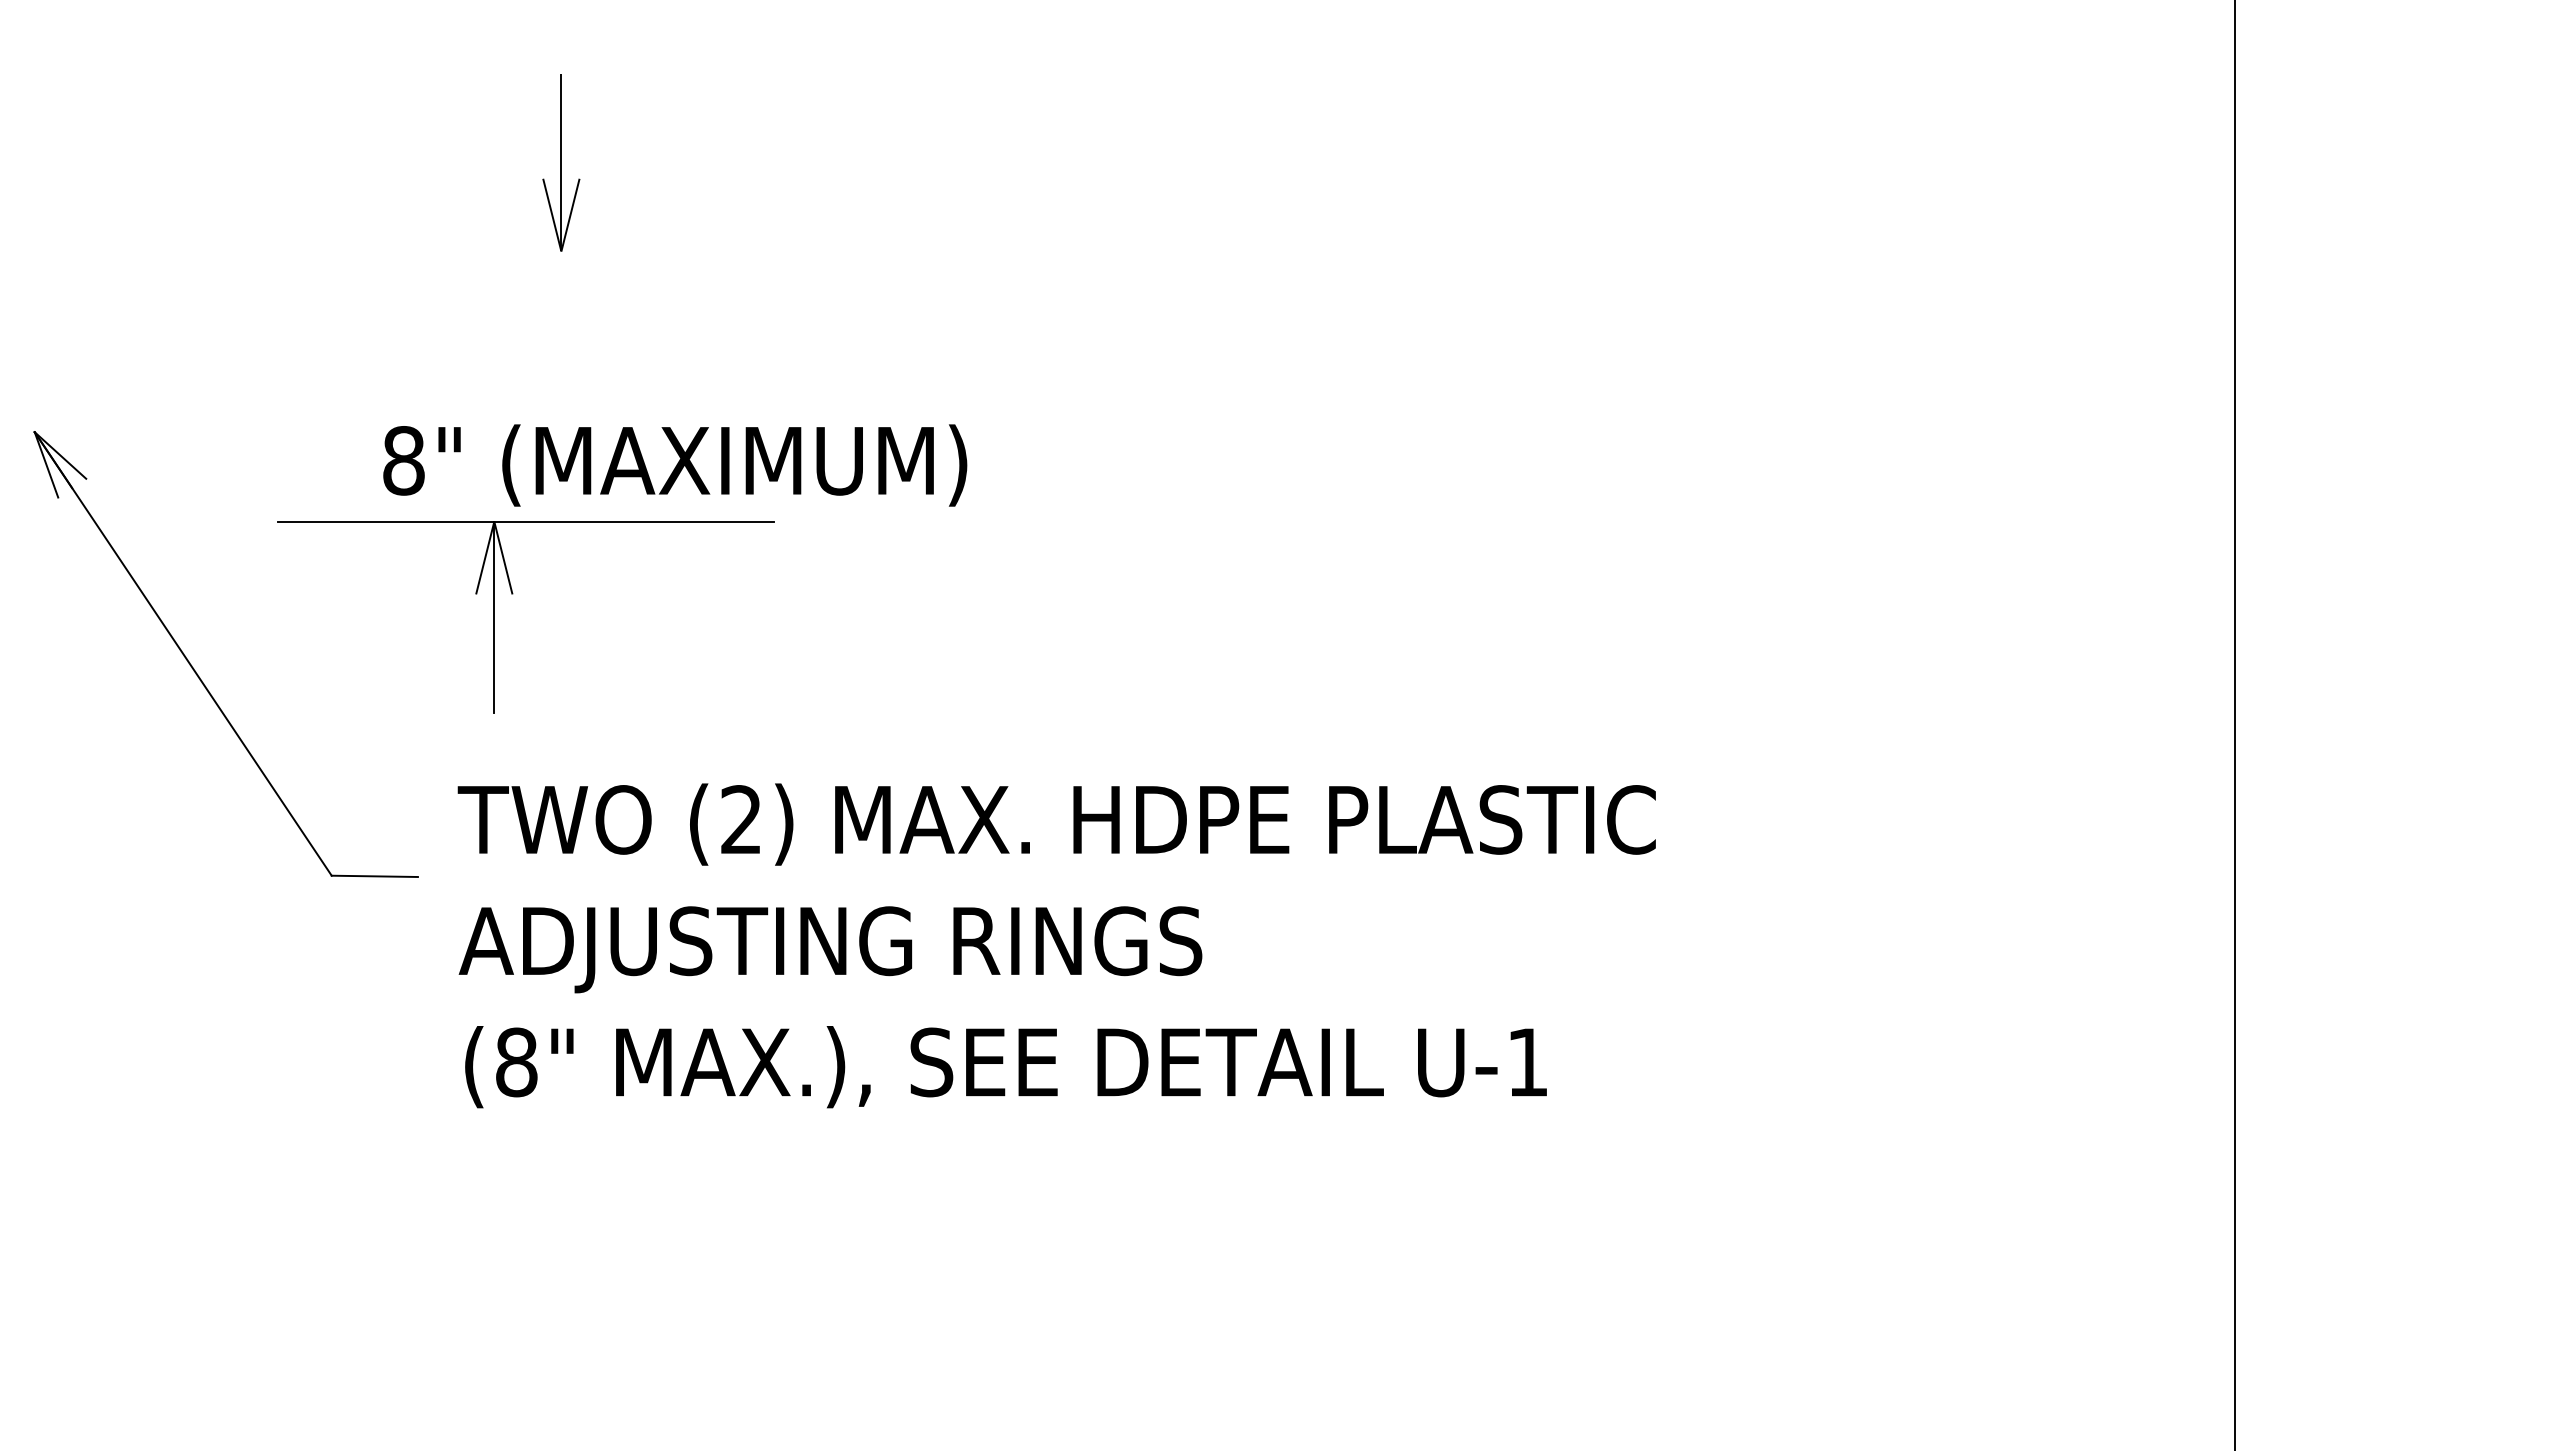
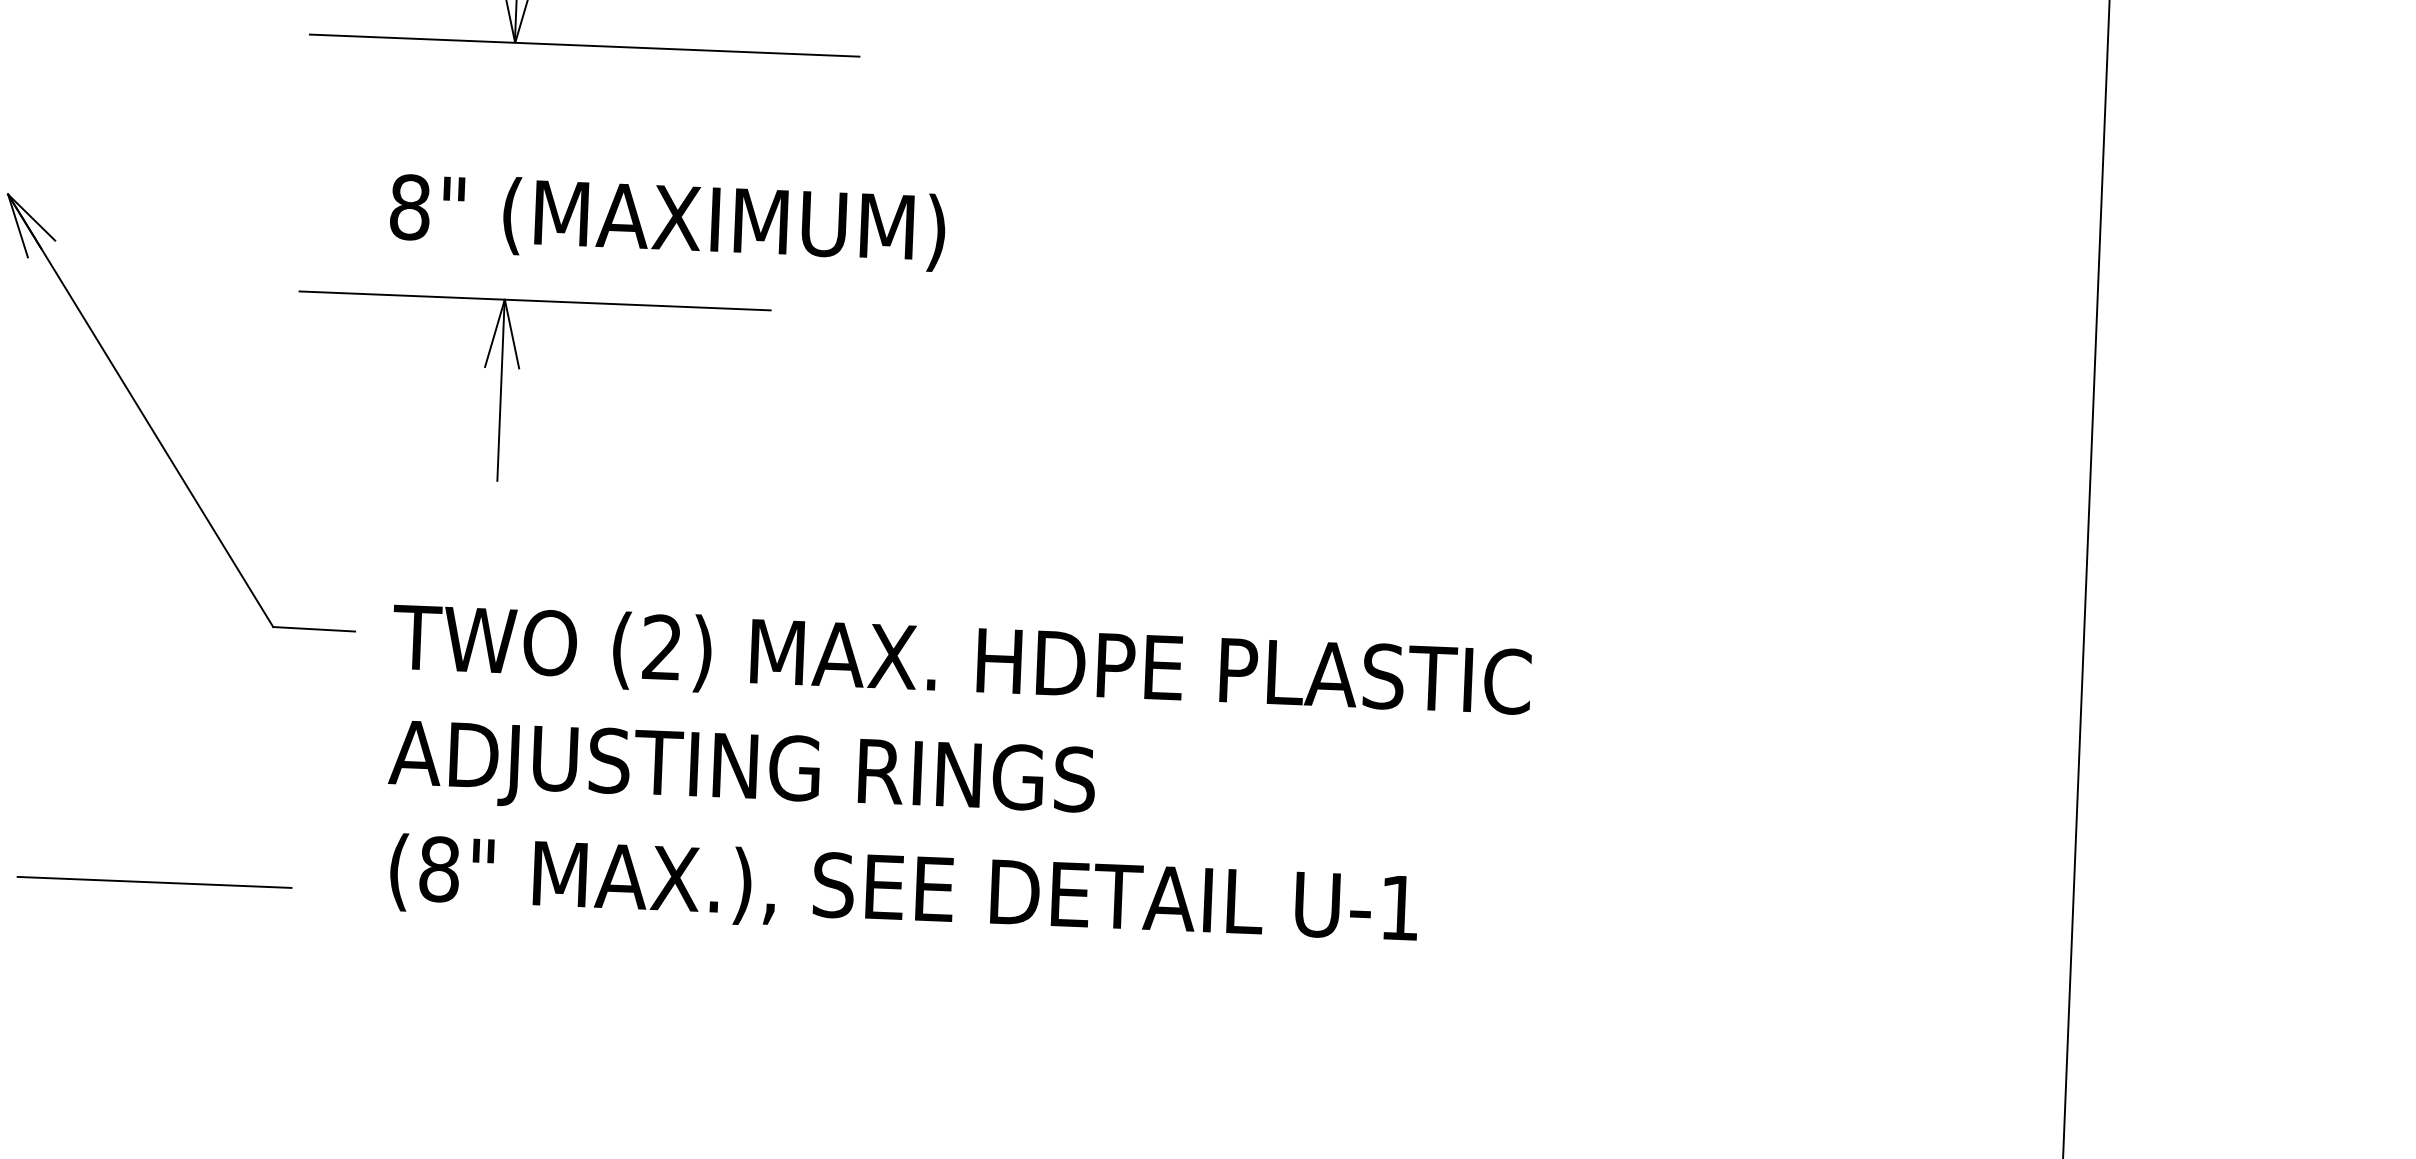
line: (634, 251) -> (584, 45), added
text: (675, 465) -> (667, 222), moved
part: (512, 594) -> (519, 369), moved
text: (1056, 945) -> (956, 778), moved
line: (217, 1149) -> (154, 882), added

